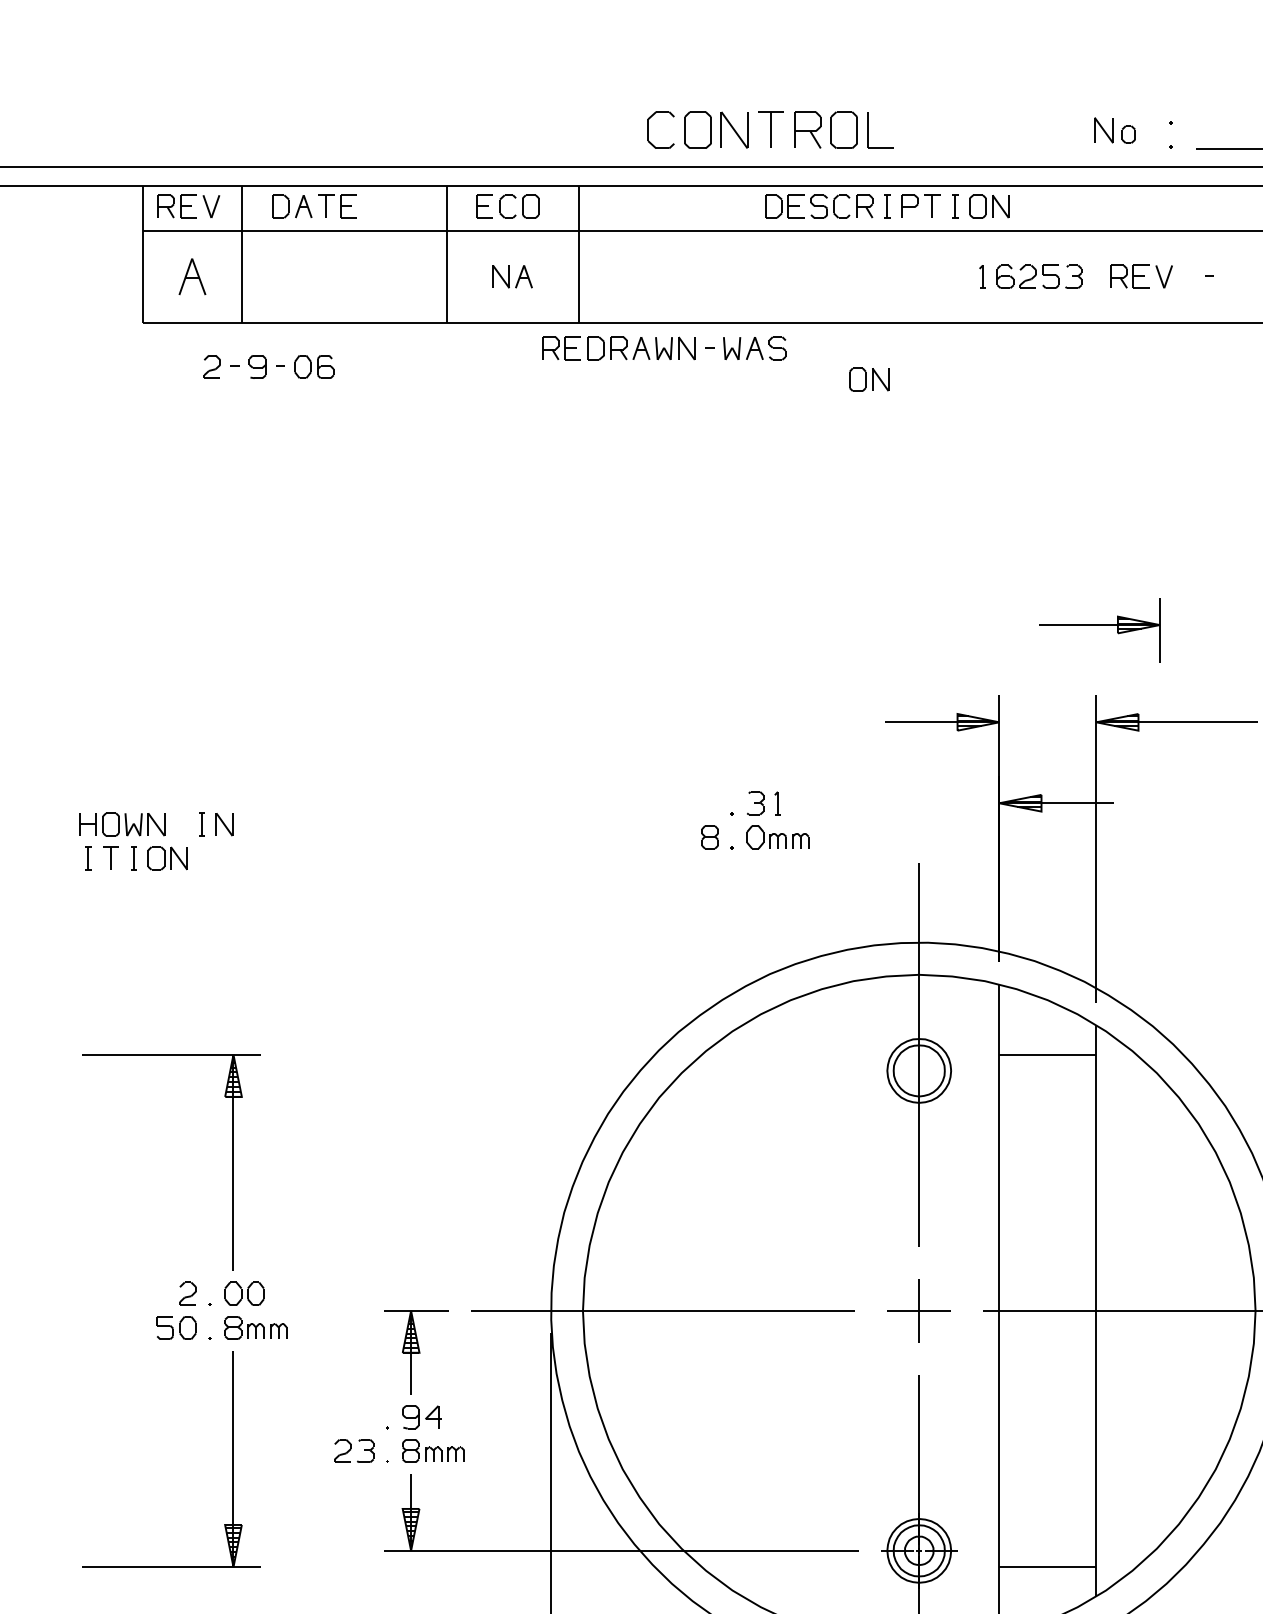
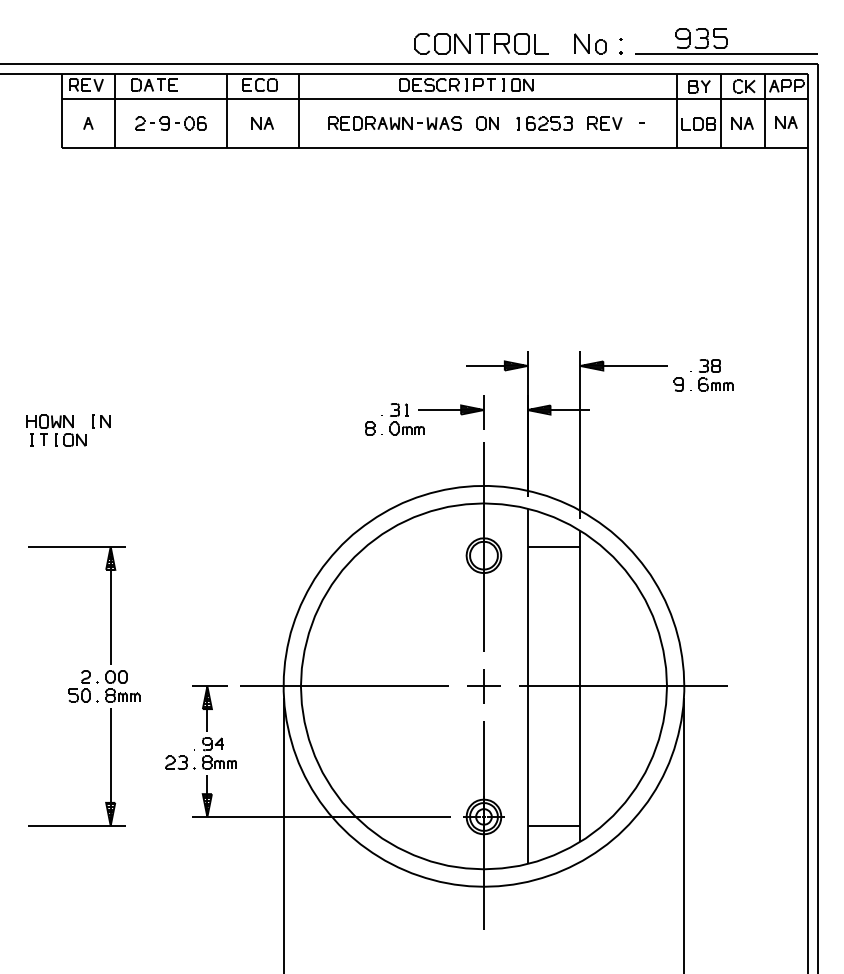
part: (769, 129) -> (481, 43), moved
part: (1114, 129) -> (590, 43), size x1.43
part: (192, 276) -> (88, 123), size x0.62
part: (663, 348) -> (394, 123), moved
part: (268, 366) -> (170, 123), moved
part: (868, 379) -> (487, 123), moved
part: (1100, 629) -> (451, 412), moved

